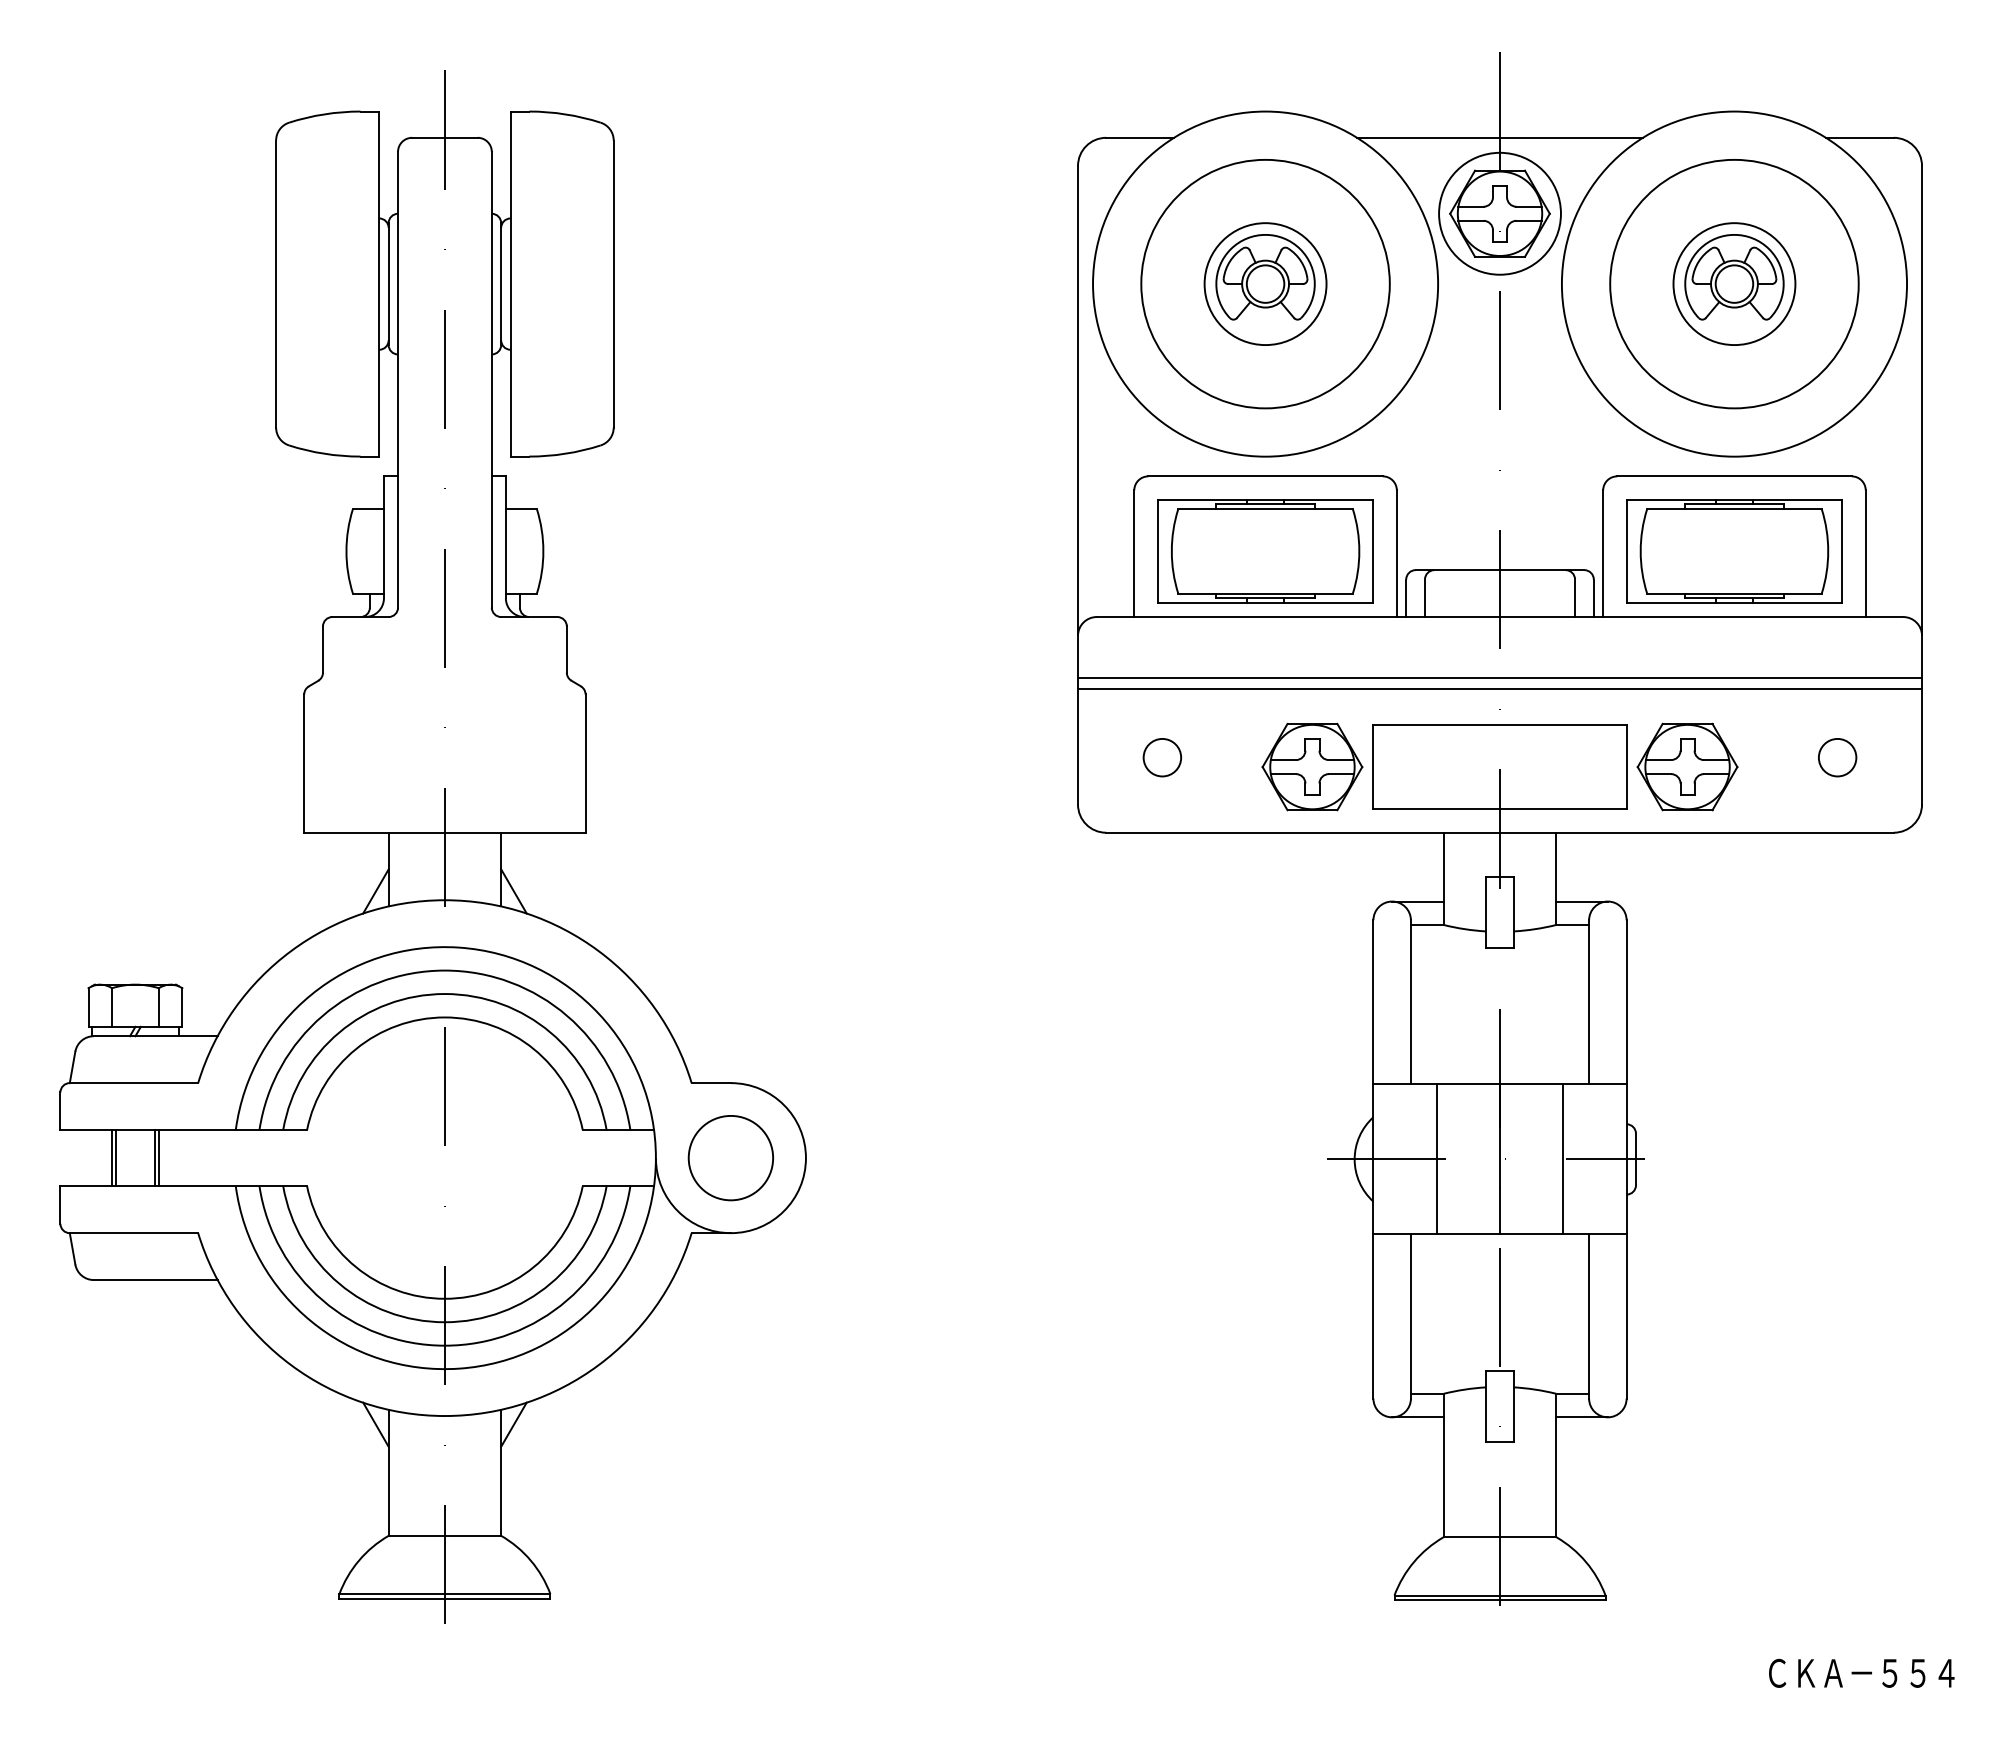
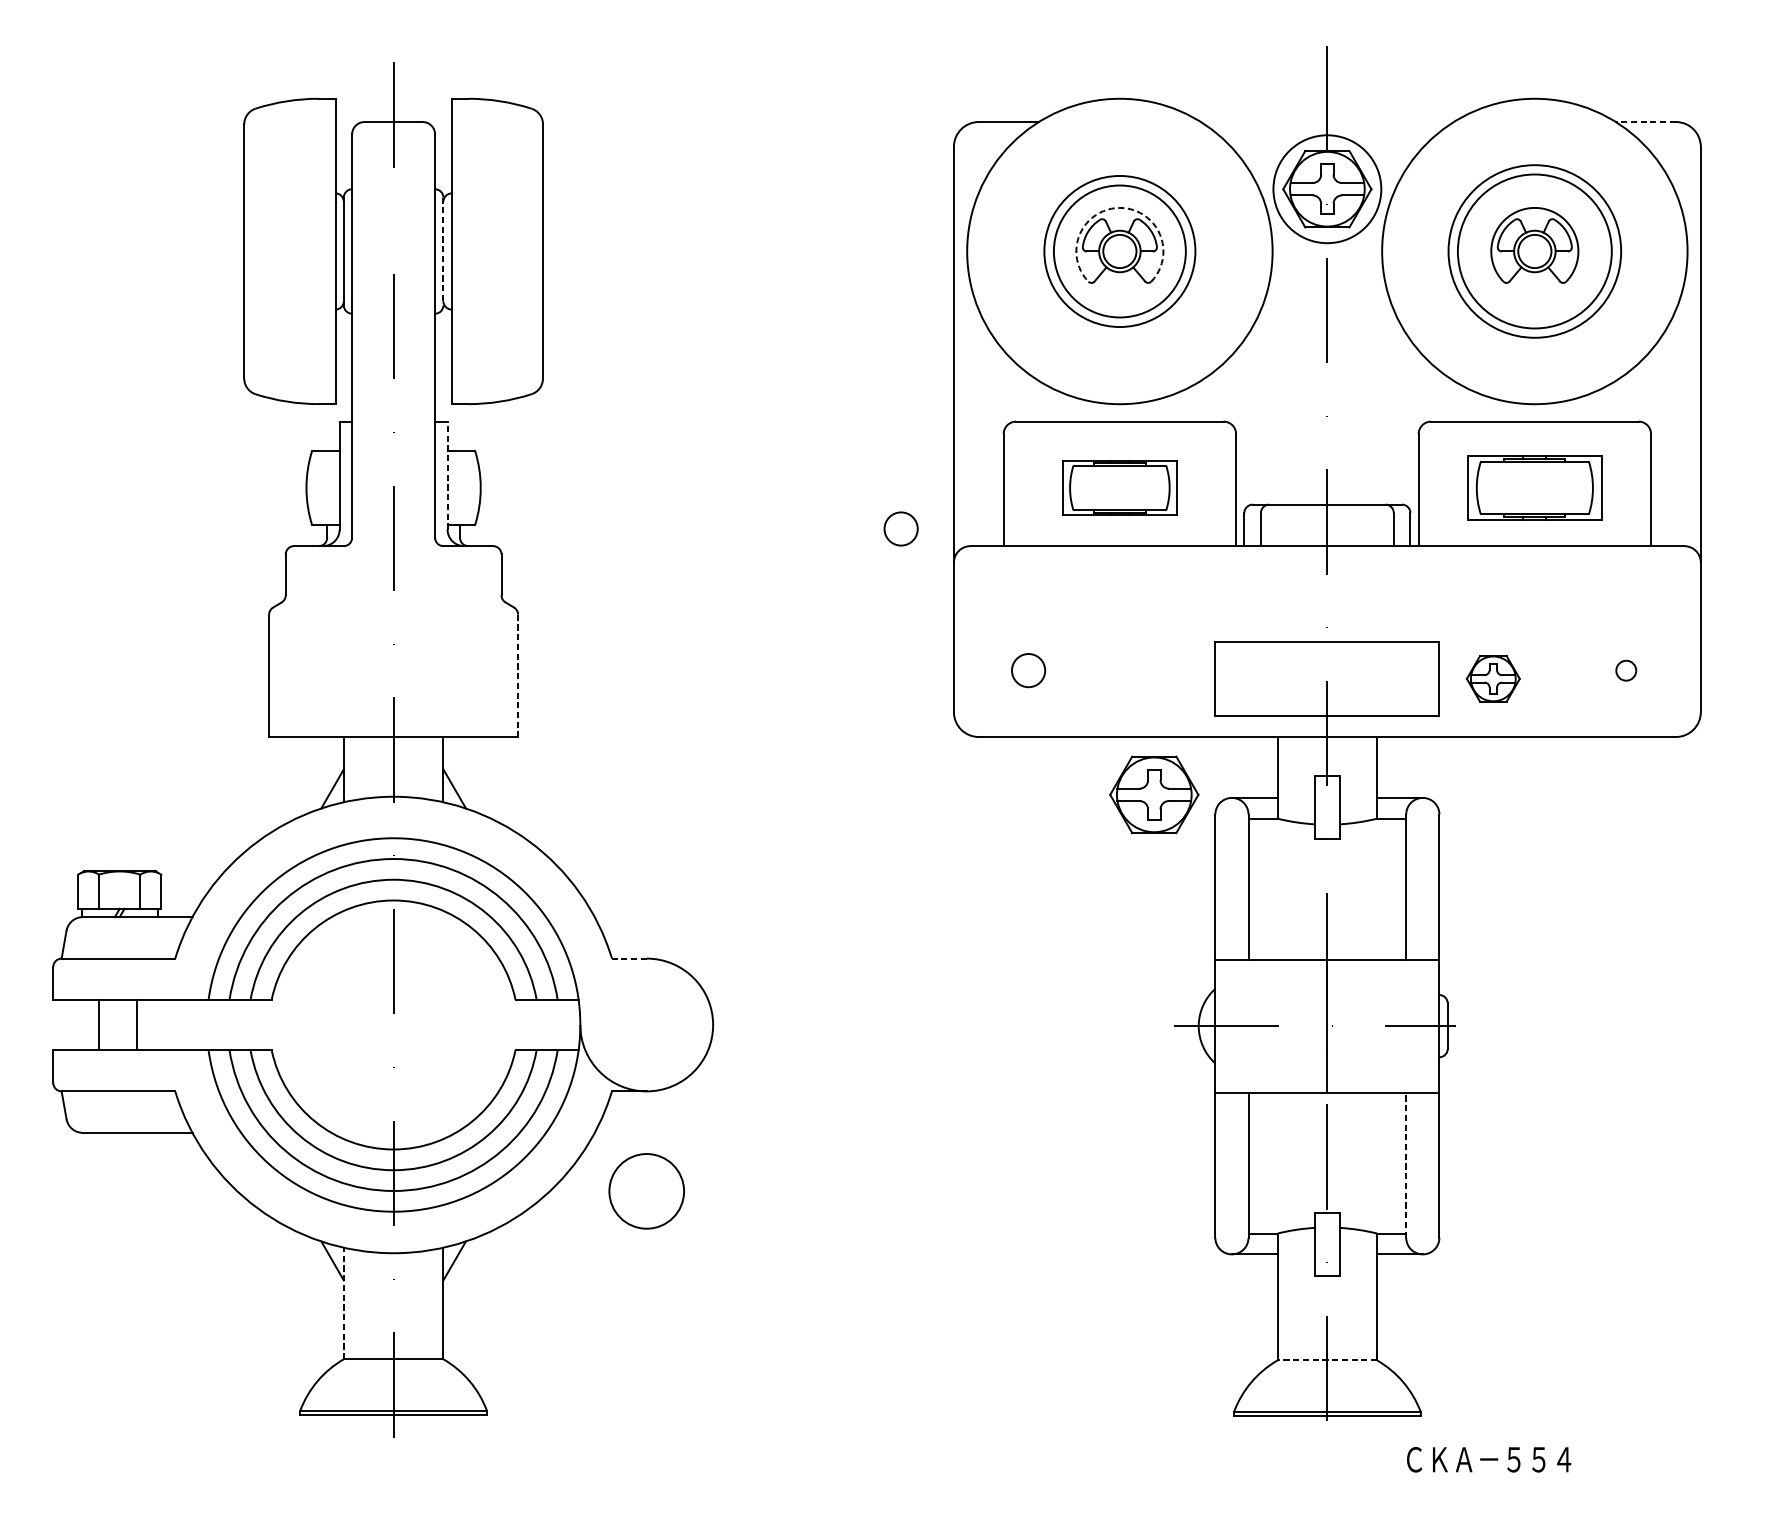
line: (1499, 137) -> (1326, 121), removed
line: (1859, 137) -> (1645, 121), solid -> dashed
arc: (1265, 234) -> (1119, 207), solid -> dashed
circle: (1265, 283) -> (1119, 250), size x0.6
circle: (1734, 283) -> (1534, 250), size x0.7
line: (501, 284) -> (443, 251), solid -> dashed
circle: (1265, 284) -> (1119, 251), size x1.4
circle: (1734, 284) -> (1534, 251), size x1.6
line: (505, 537) -> (447, 475), solid -> dashed
part: (1265, 551) -> (1119, 488), size x0.6
part: (1734, 551) -> (1534, 488), size x0.7
circle: (1018, 597) -> (901, 528), added
line: (1500, 677) -> (1327, 599), removed
line: (1500, 689) -> (1327, 610), removed
circle: (1837, 757) -> (1626, 670), size x0.6
line: (585, 764) -> (518, 676), solid -> dashed
part: (1312, 766) -> (1154, 794), moved
part: (1687, 766) -> (1493, 678), size x0.6
line: (711, 1083) -> (629, 958), solid -> dashed
line: (116, 1158) -> (102, 1025), removed
line: (158, 1158) -> (140, 1025), removed
circle: (730, 1158) -> (646, 1191), moved
line: (1436, 1159) -> (1271, 1026), removed
line: (1563, 1159) -> (1383, 1026), removed
line: (1589, 1316) -> (1406, 1165), solid -> dashed
line: (388, 1472) -> (343, 1303), solid -> dashed
line: (1499, 1537) -> (1326, 1360), solid -> dashed
text: (1861, 1672) -> (1488, 1458), moved

